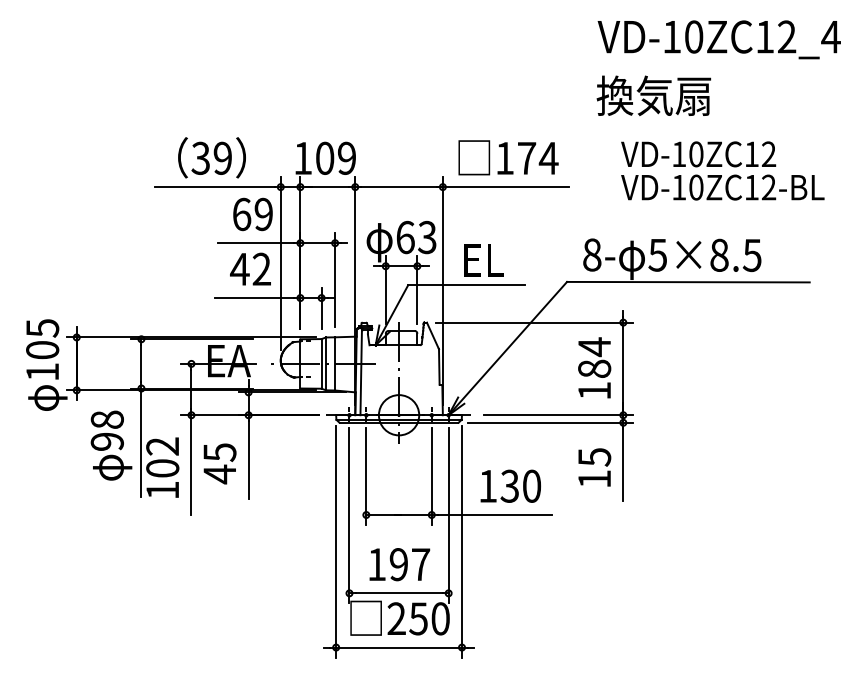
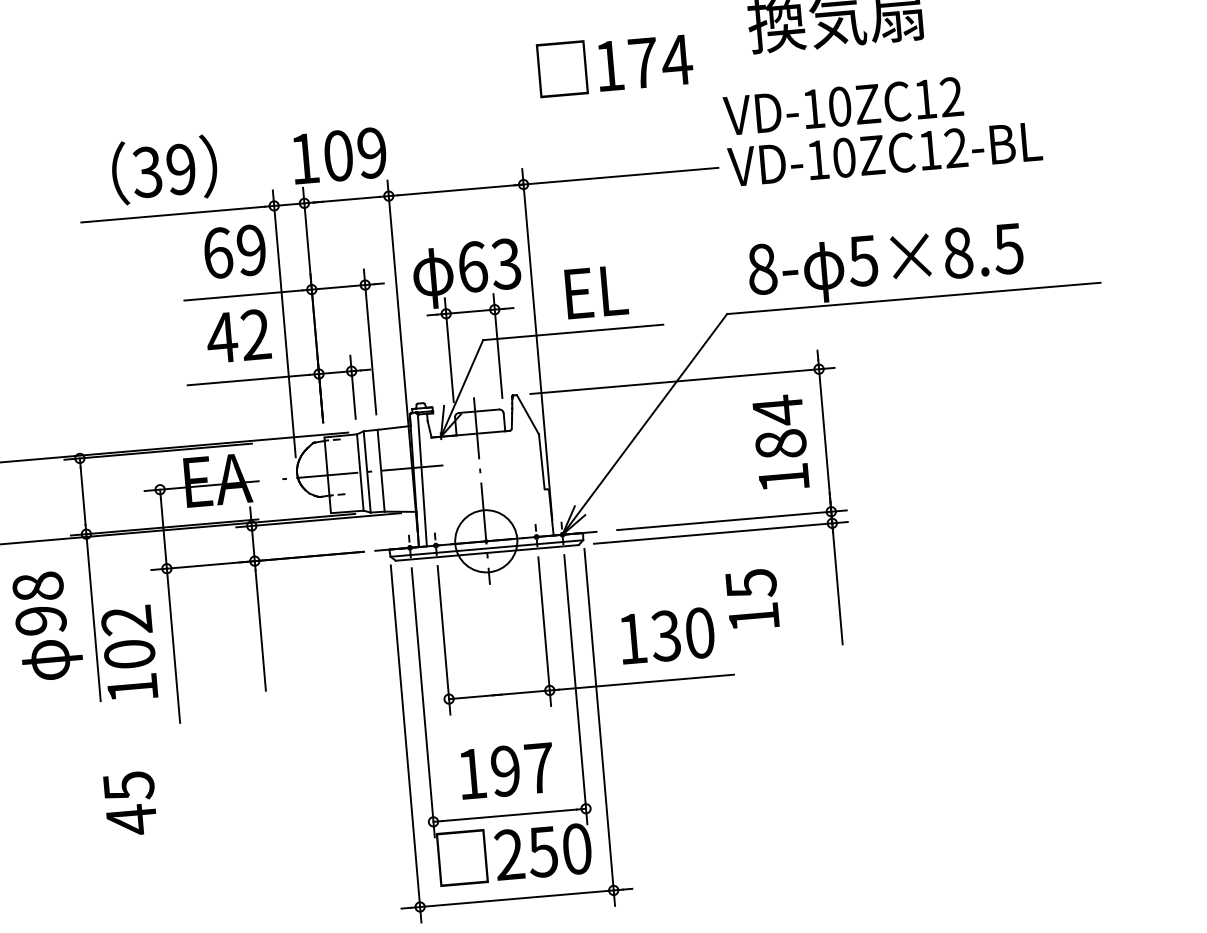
text: (508, 157) -> (614, 64), moved
text: (722, 170) -> (882, 128), moved
text: (219, 463) -> (129, 803), moved
text: (594, 467) -> (752, 599), moved

